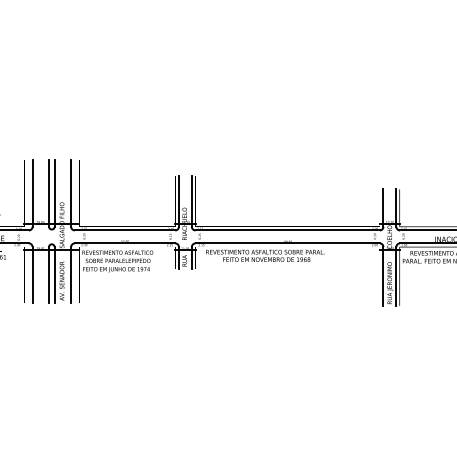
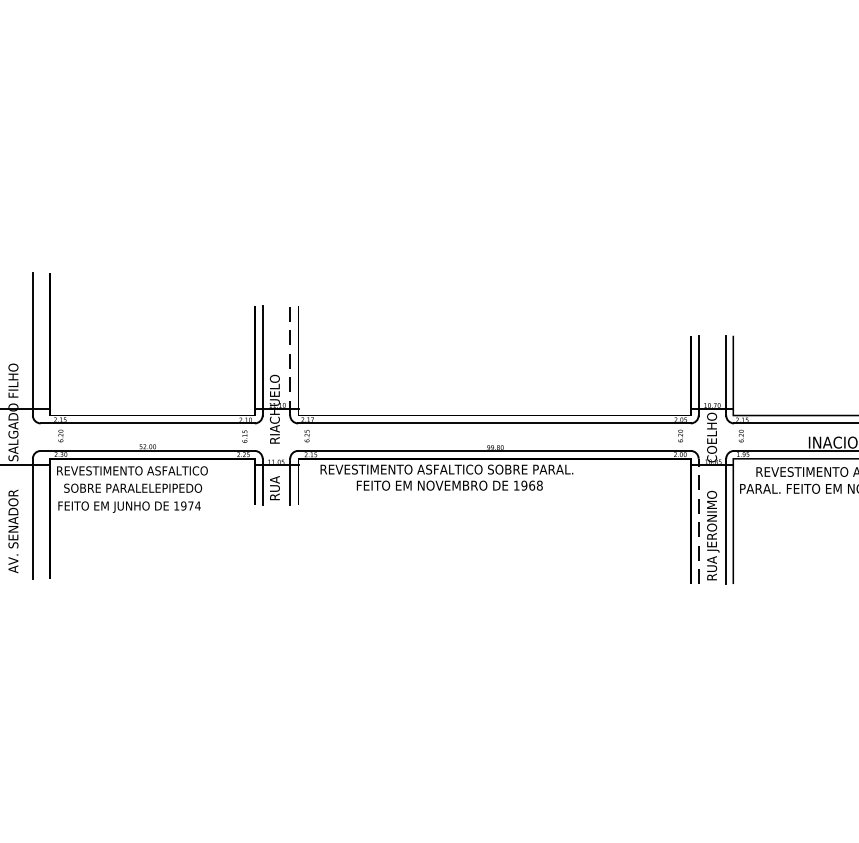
line: (191, 201) -> (289, 361), solid -> dashed
line: (383, 275) -> (698, 519), solid -> dashed

